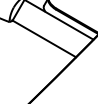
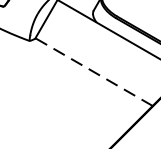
line: (44, 38) -> (94, 71), solid -> dashed

